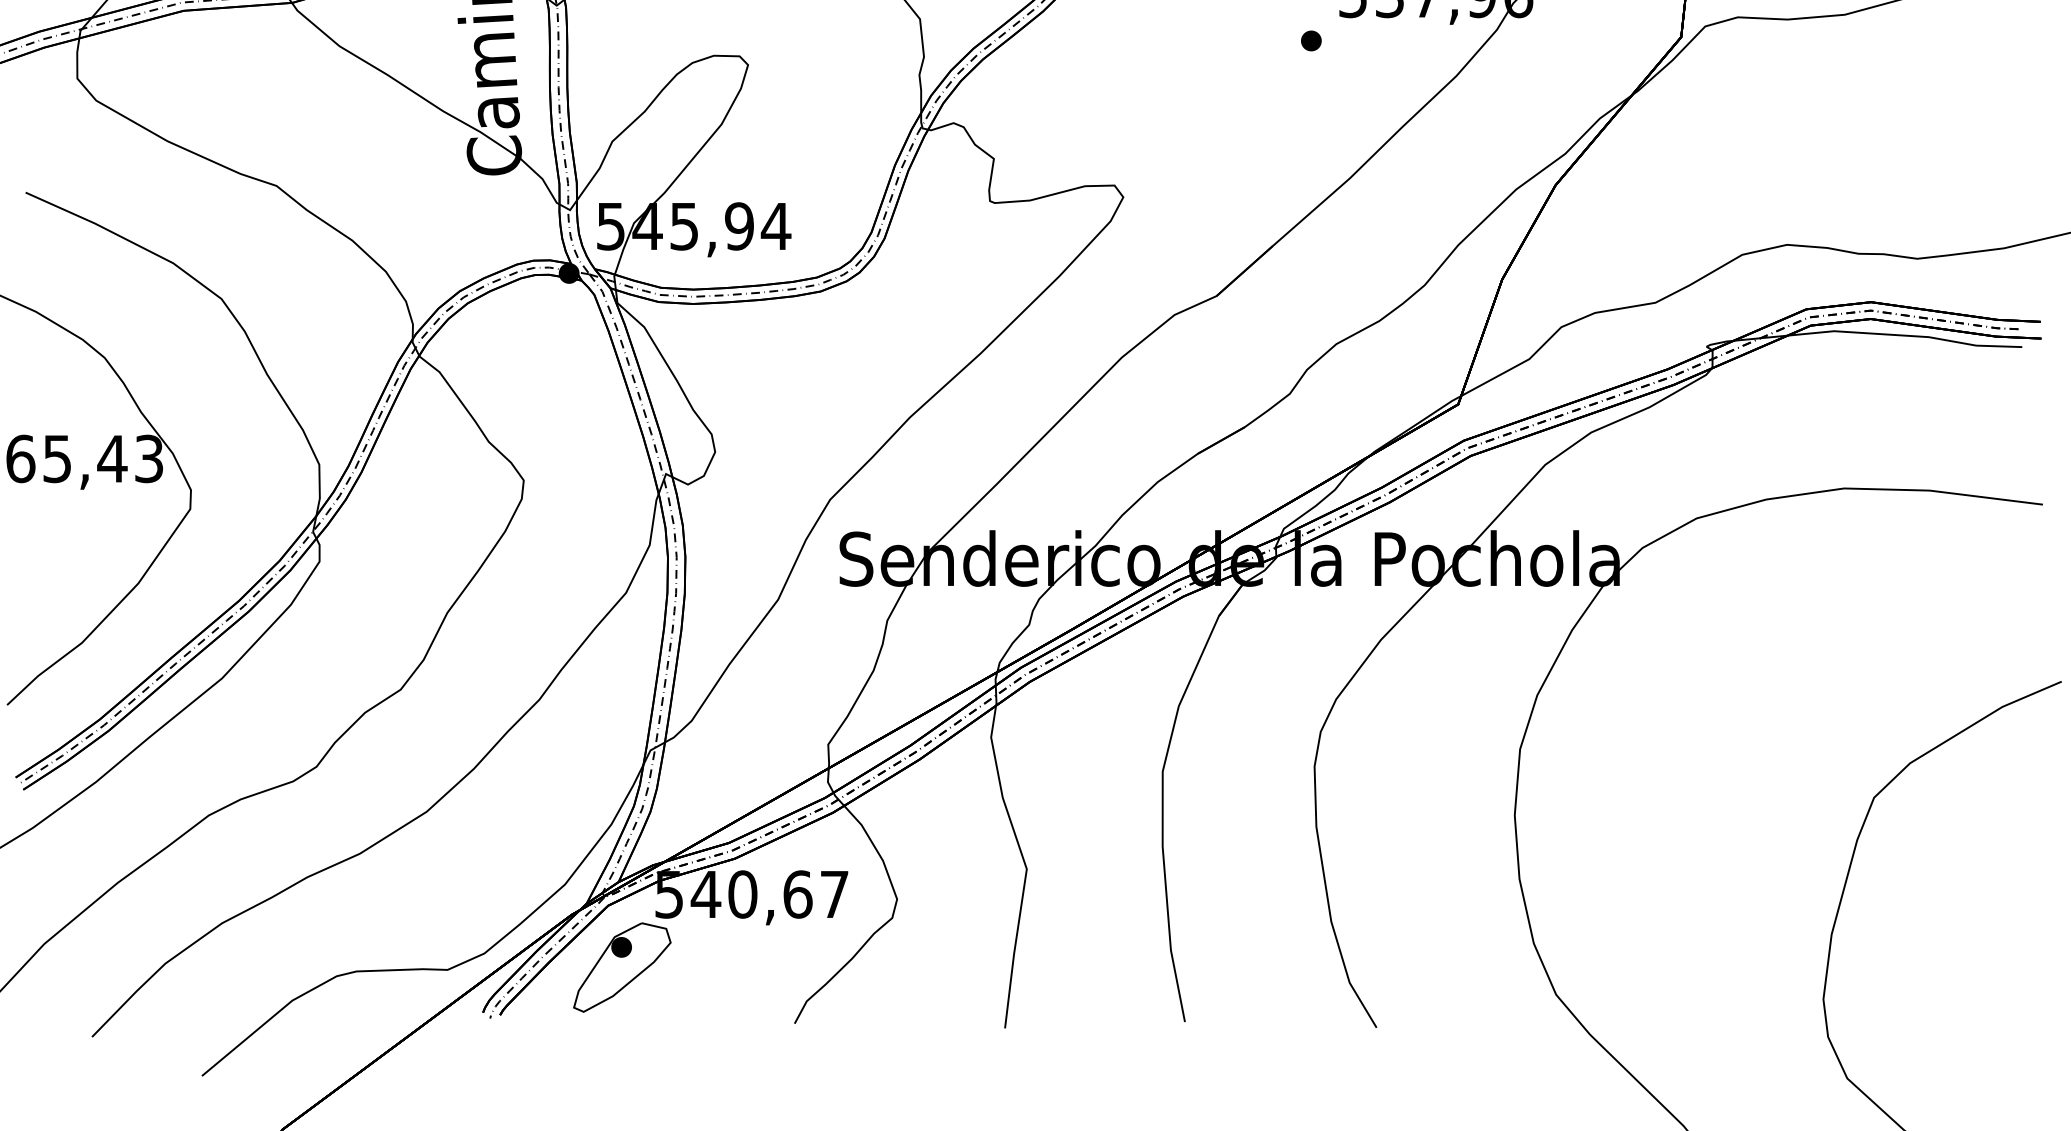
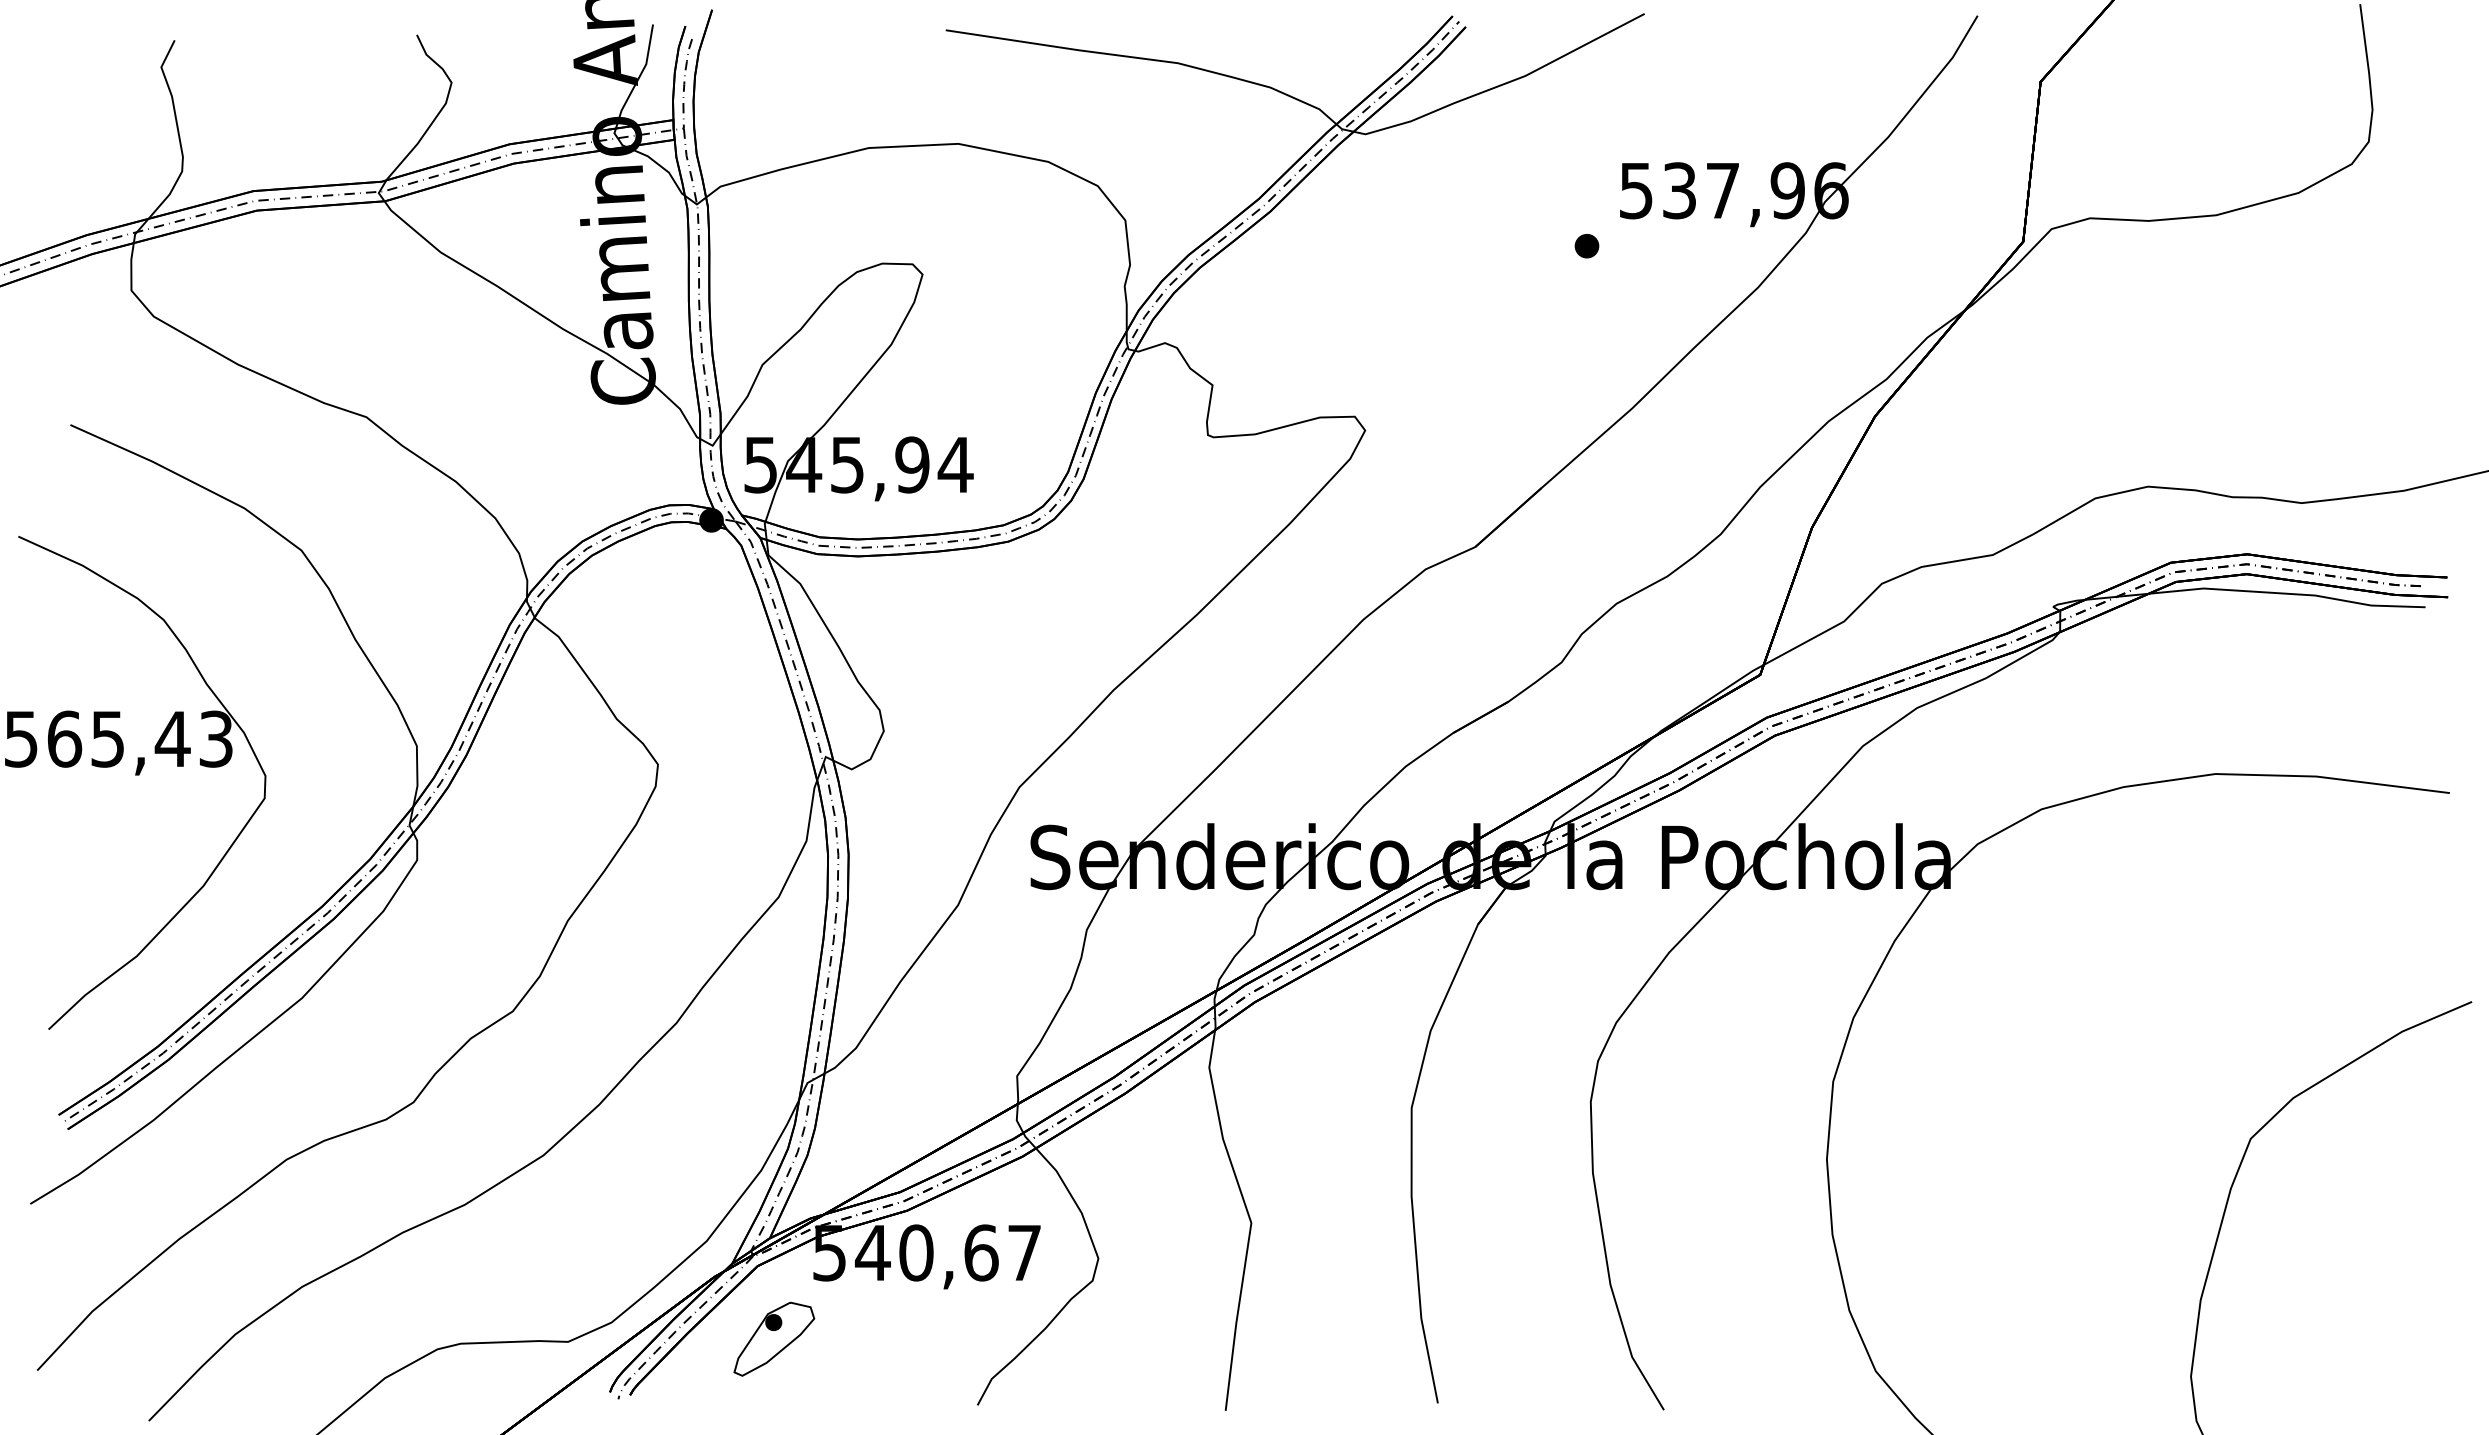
part: (622, 967) -> (774, 1339), size x0.7

